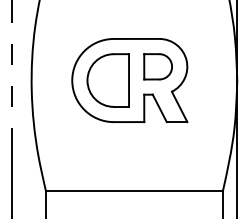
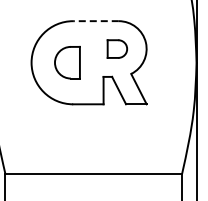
line: (136, 38) -> (95, 20), solid -> dashed
part: (157, 66) -> (116, 48), size x0.7
part: (107, 80) -> (66, 62), size x0.6

